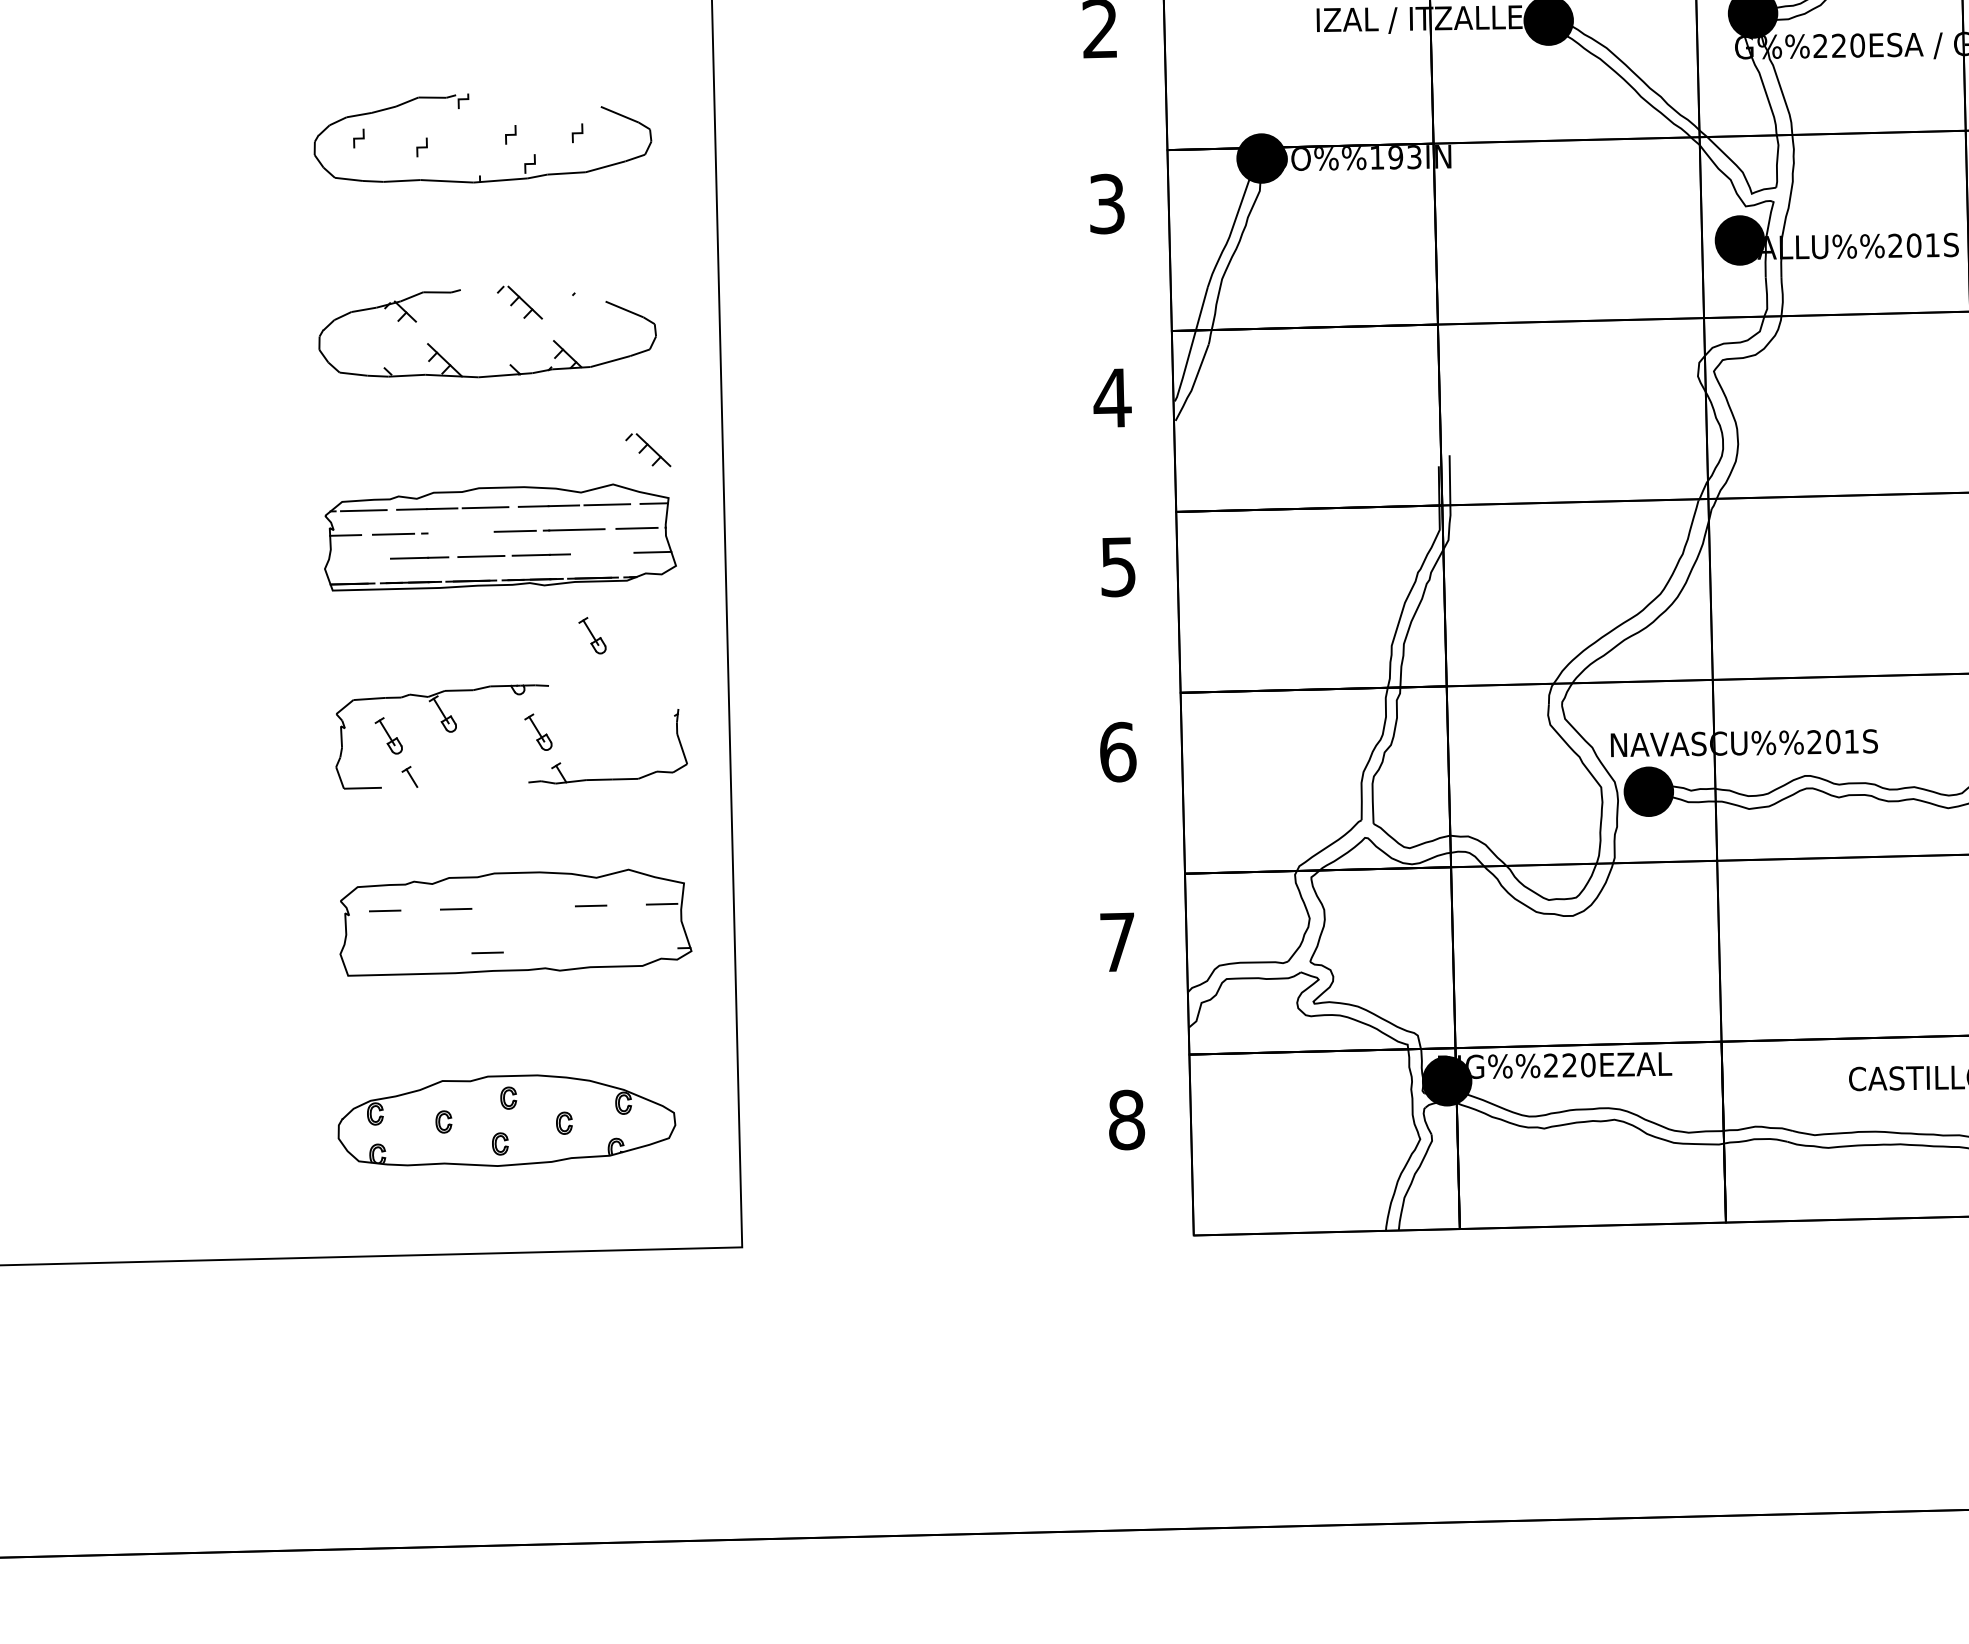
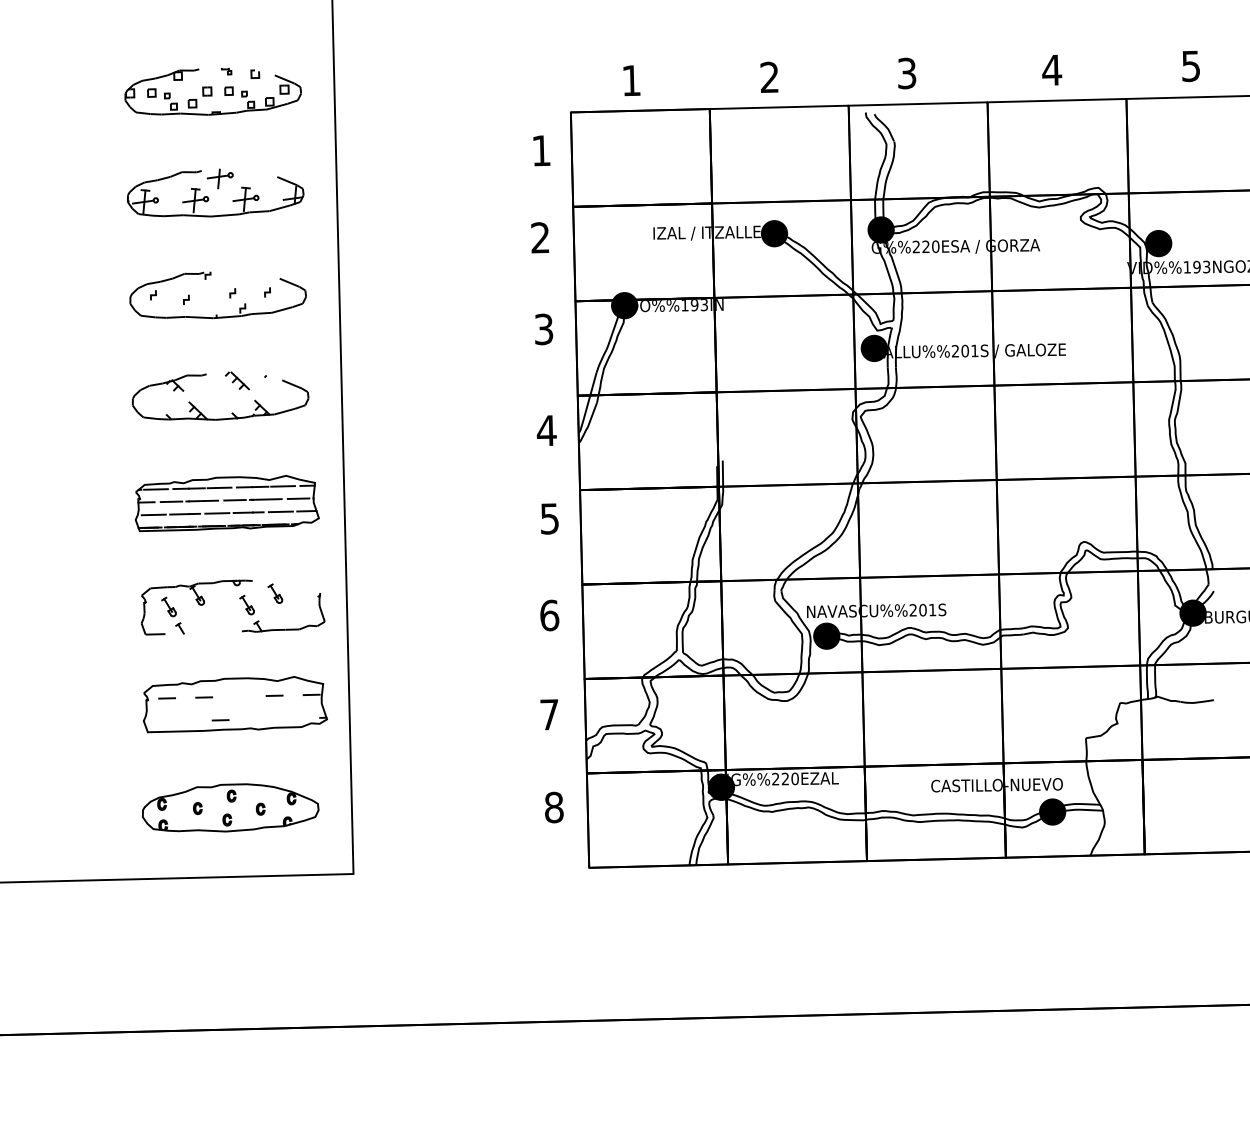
part: (648, 449) -> (304, 457), removed
line: (454, 531) -> (203, 500), added
line: (602, 552) -> (280, 511), added
line: (359, 558) -> (153, 514), added
part: (592, 635) -> (275, 593), moved

